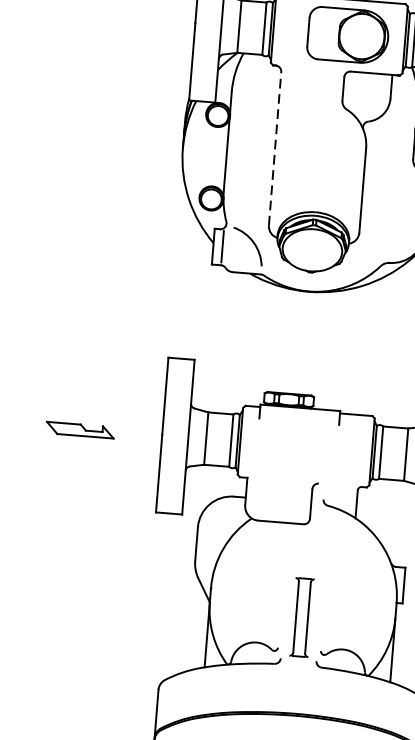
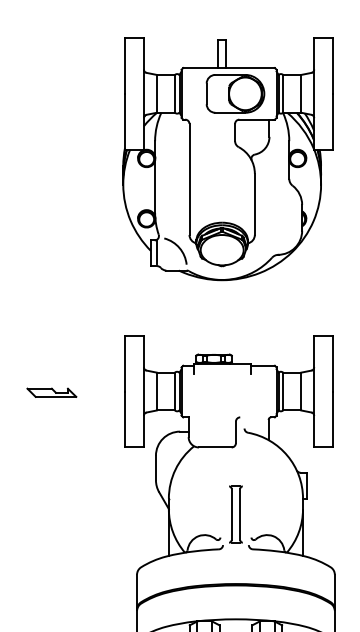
line: (275, 147) -> (189, 178), dashed -> solid
part: (79, 429) -> (51, 392), moved

